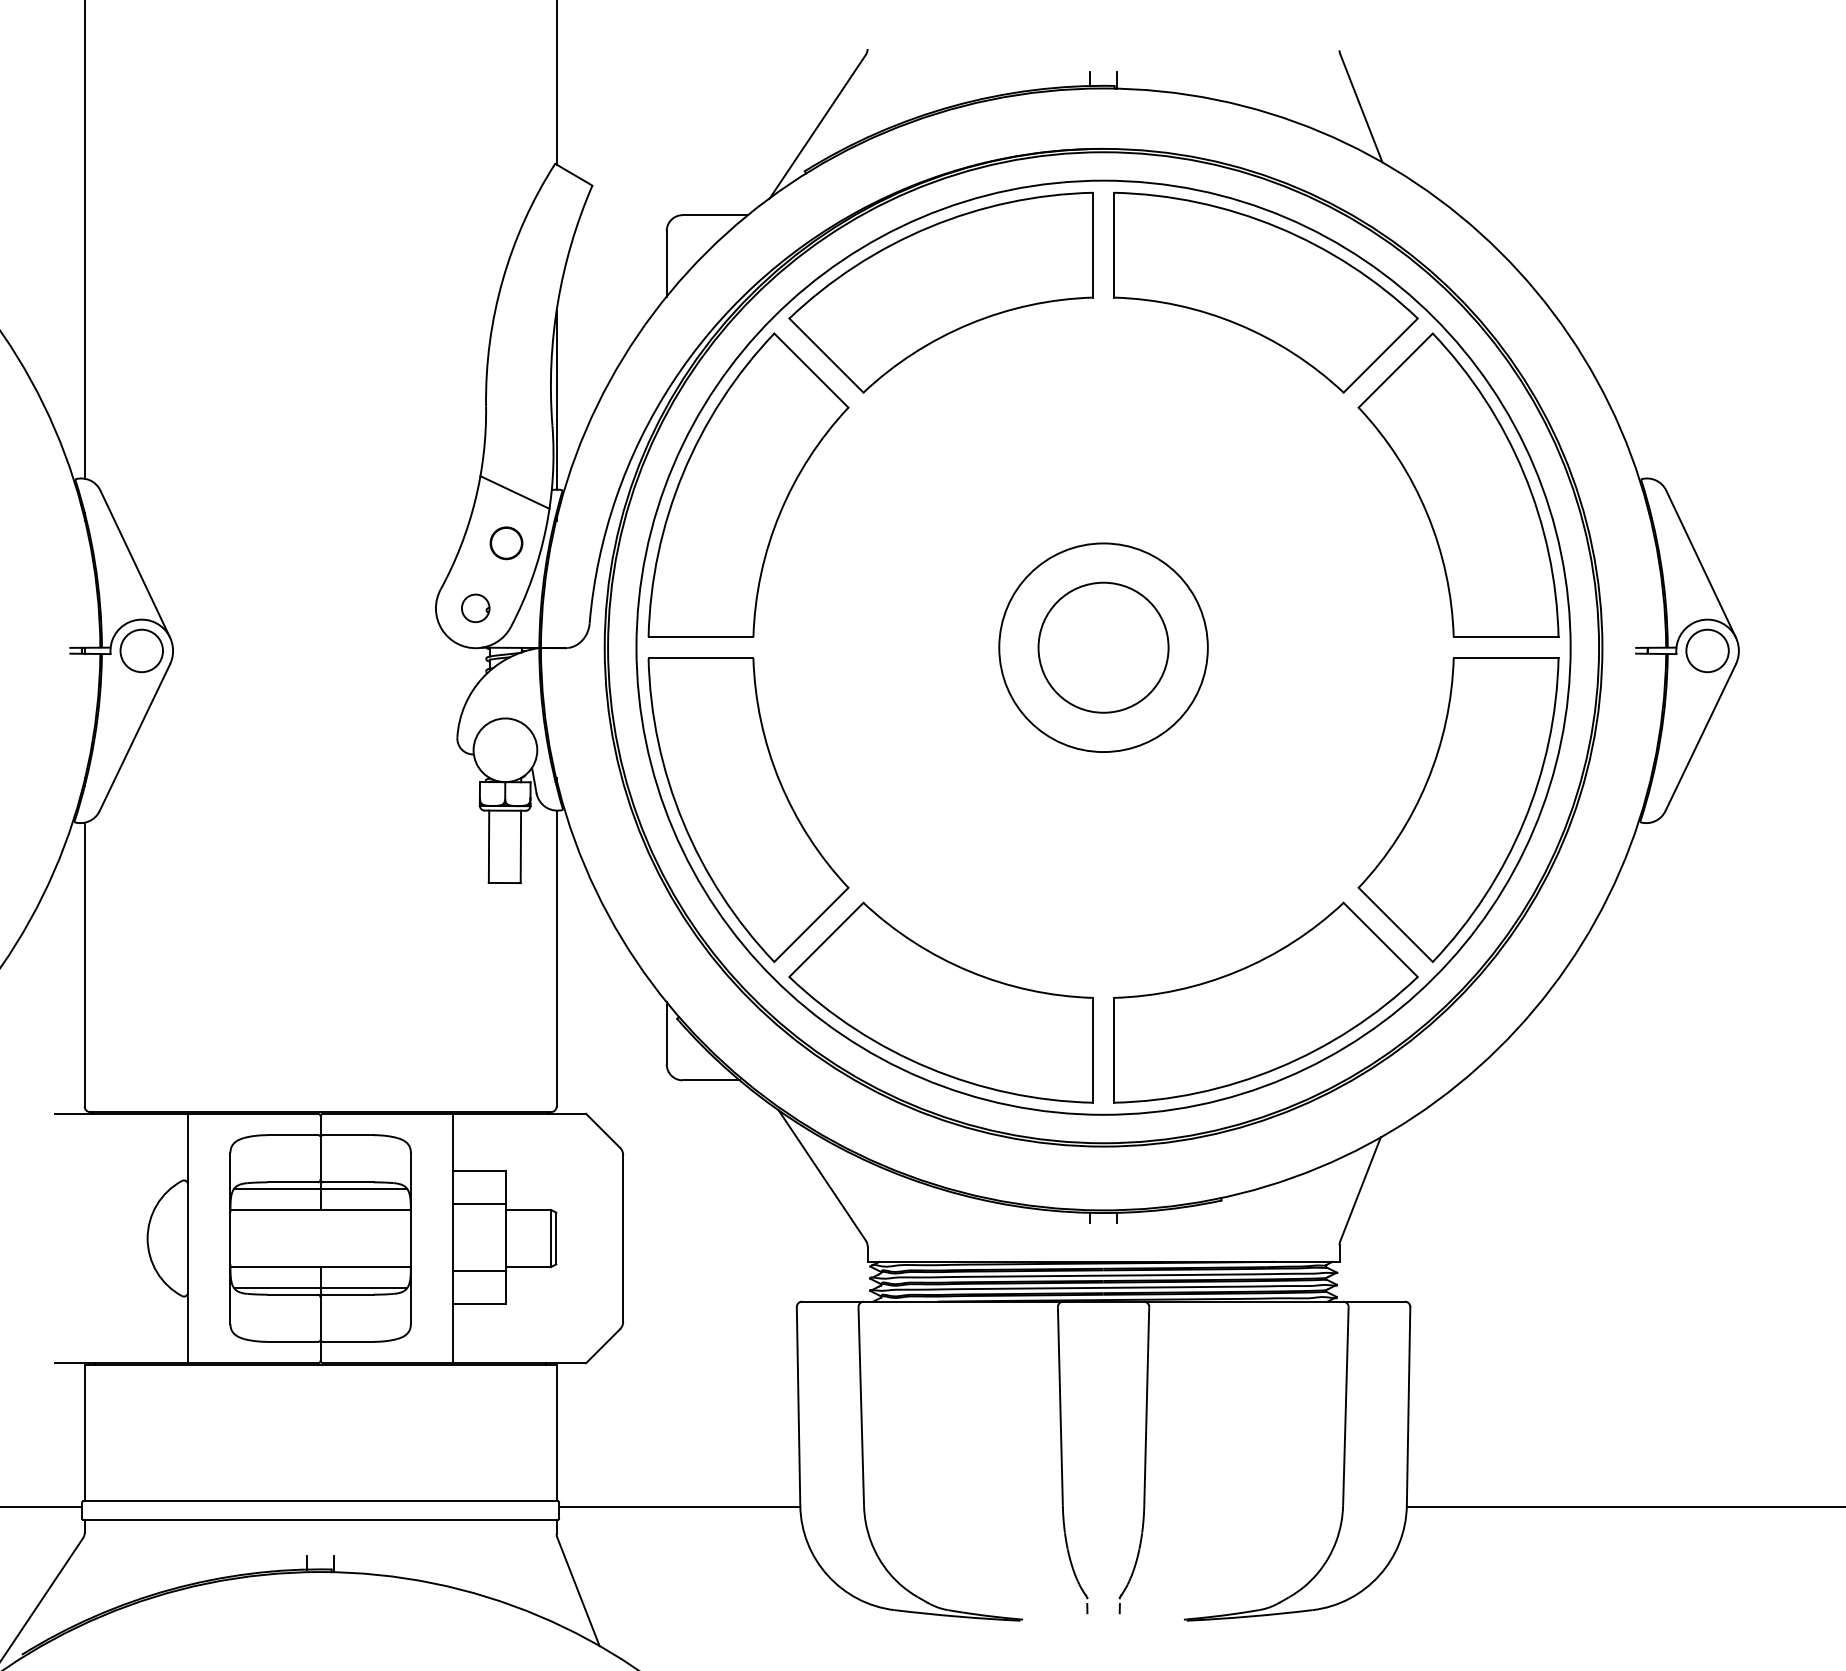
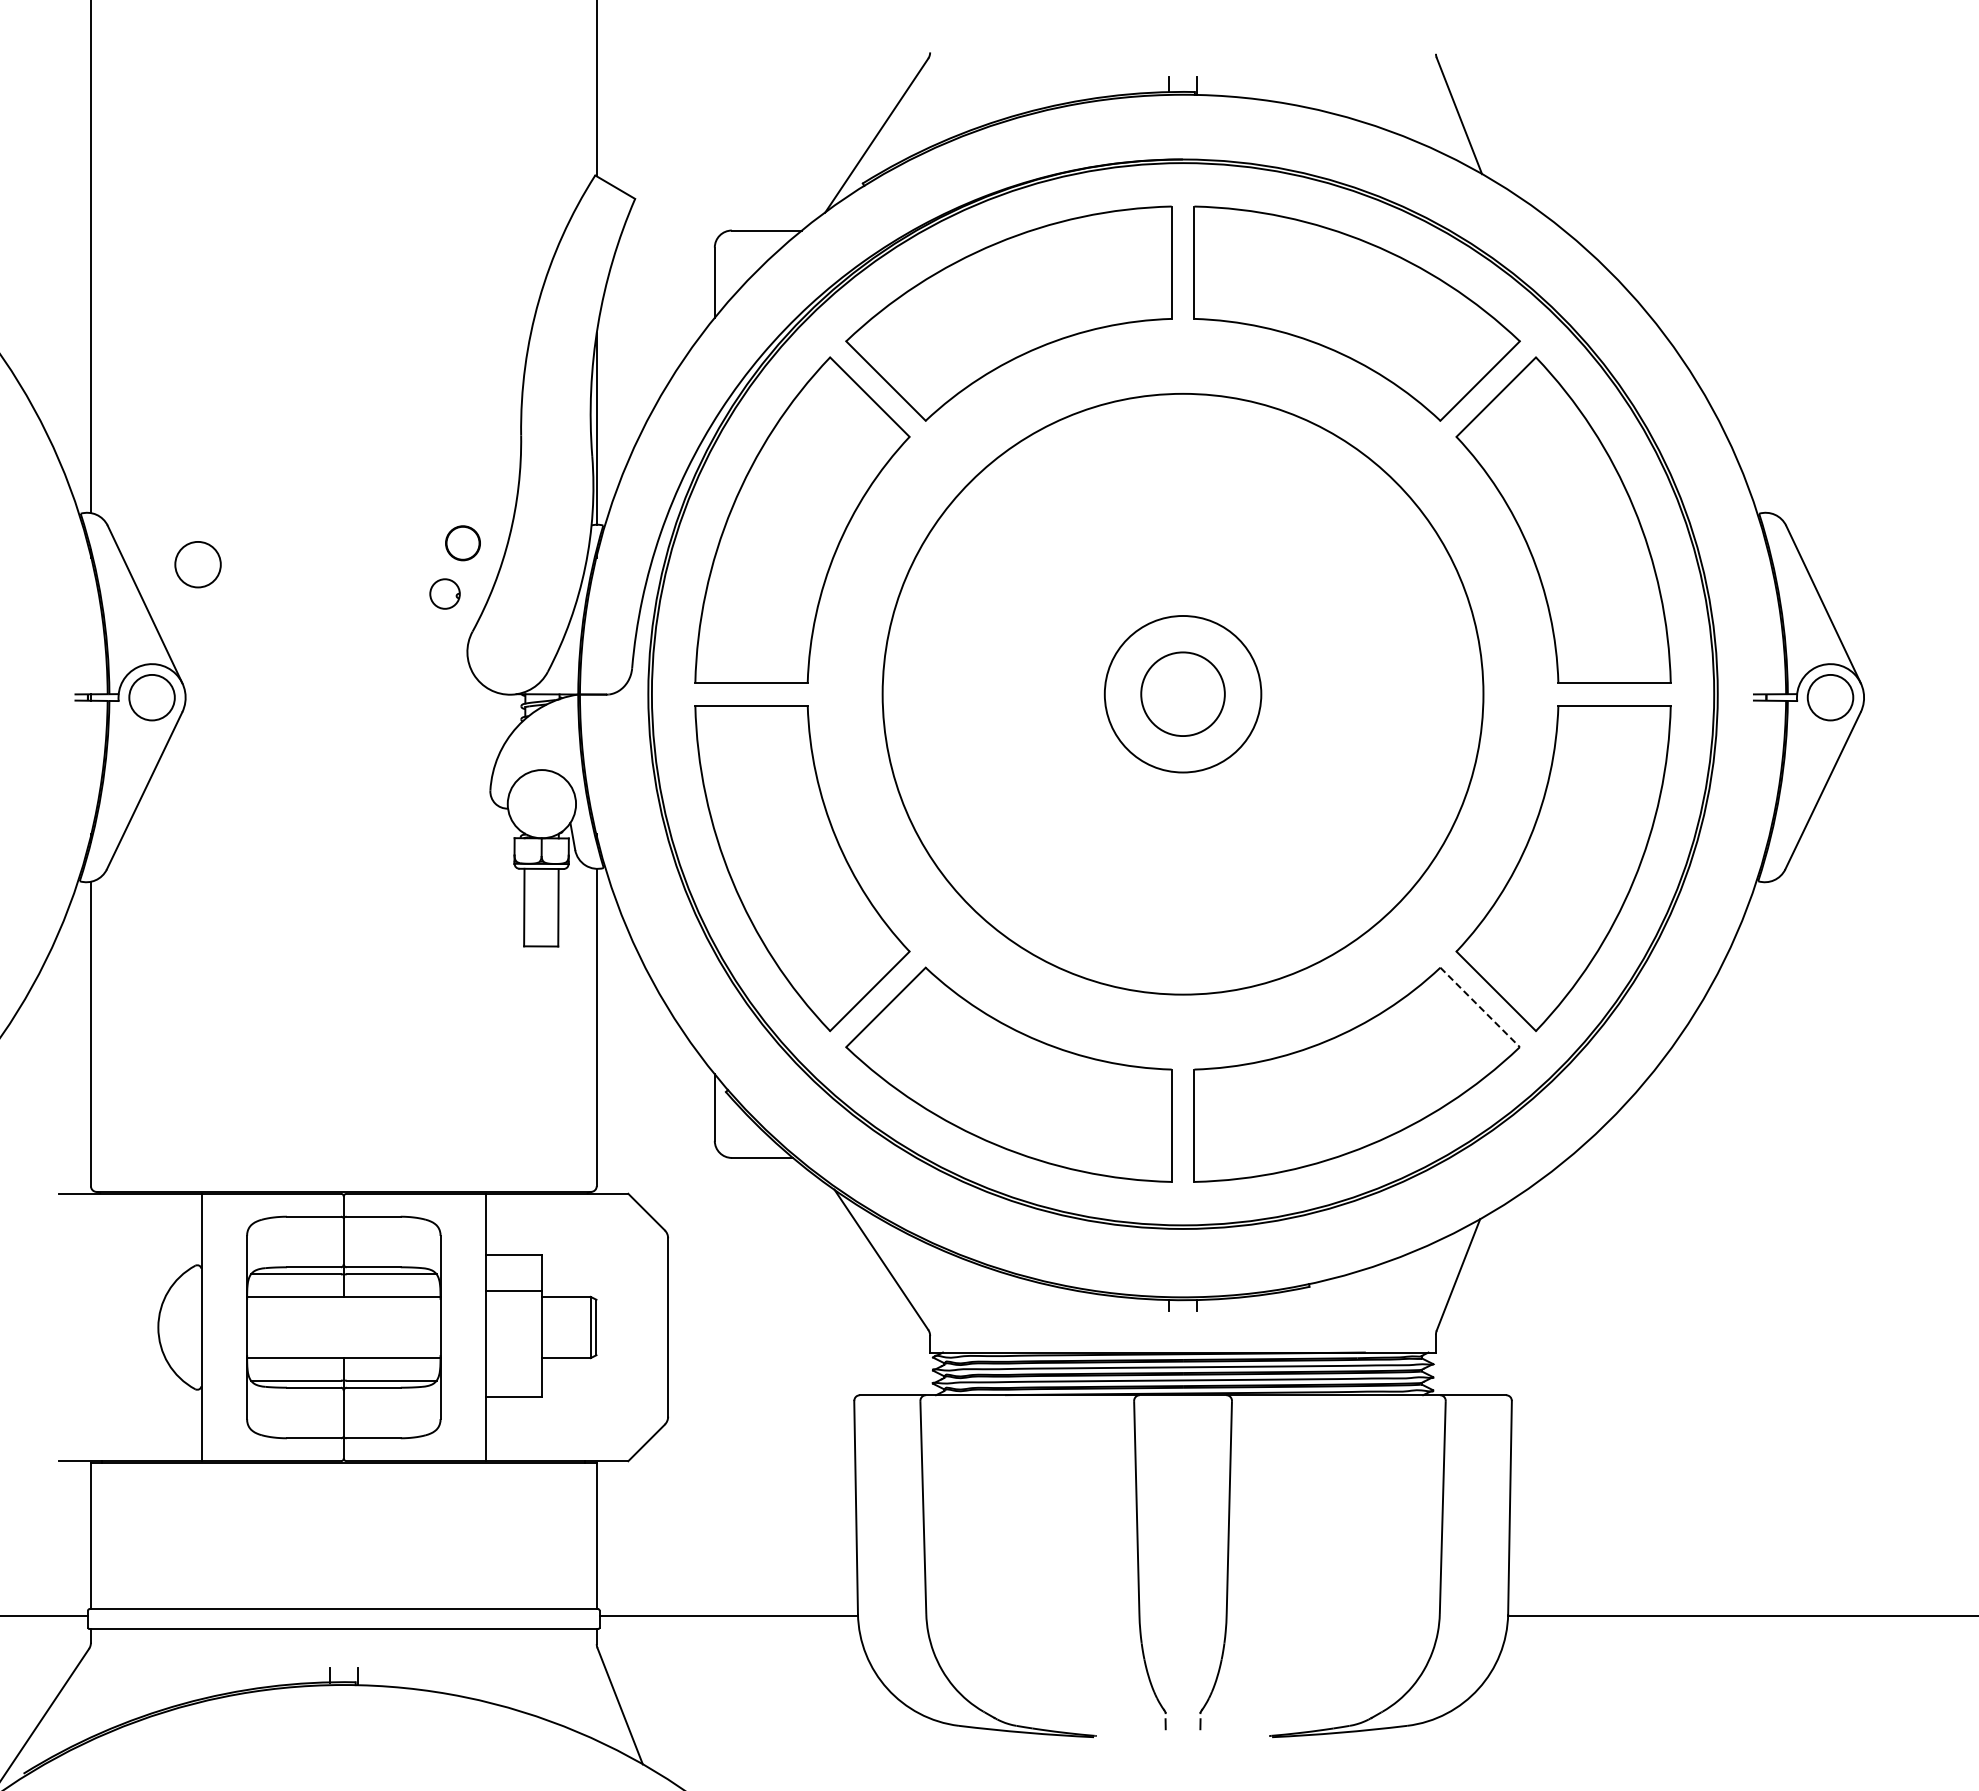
line: (515, 492) -> (552, 527), removed
circle: (184, 526) -> (197, 564), added
circle: (505, 543) -> (462, 543), moved
part: (475, 607) -> (444, 593), moved
circle: (1103, 647) -> (1182, 693), size x0.6
circle: (1103, 647) -> (1182, 693), size x0.6
circle: (1103, 647) -> (1182, 694), size x0.7
line: (1381, 939) -> (1480, 1007), solid -> dashed
line: (479, 1270) -> (514, 1361), removed

